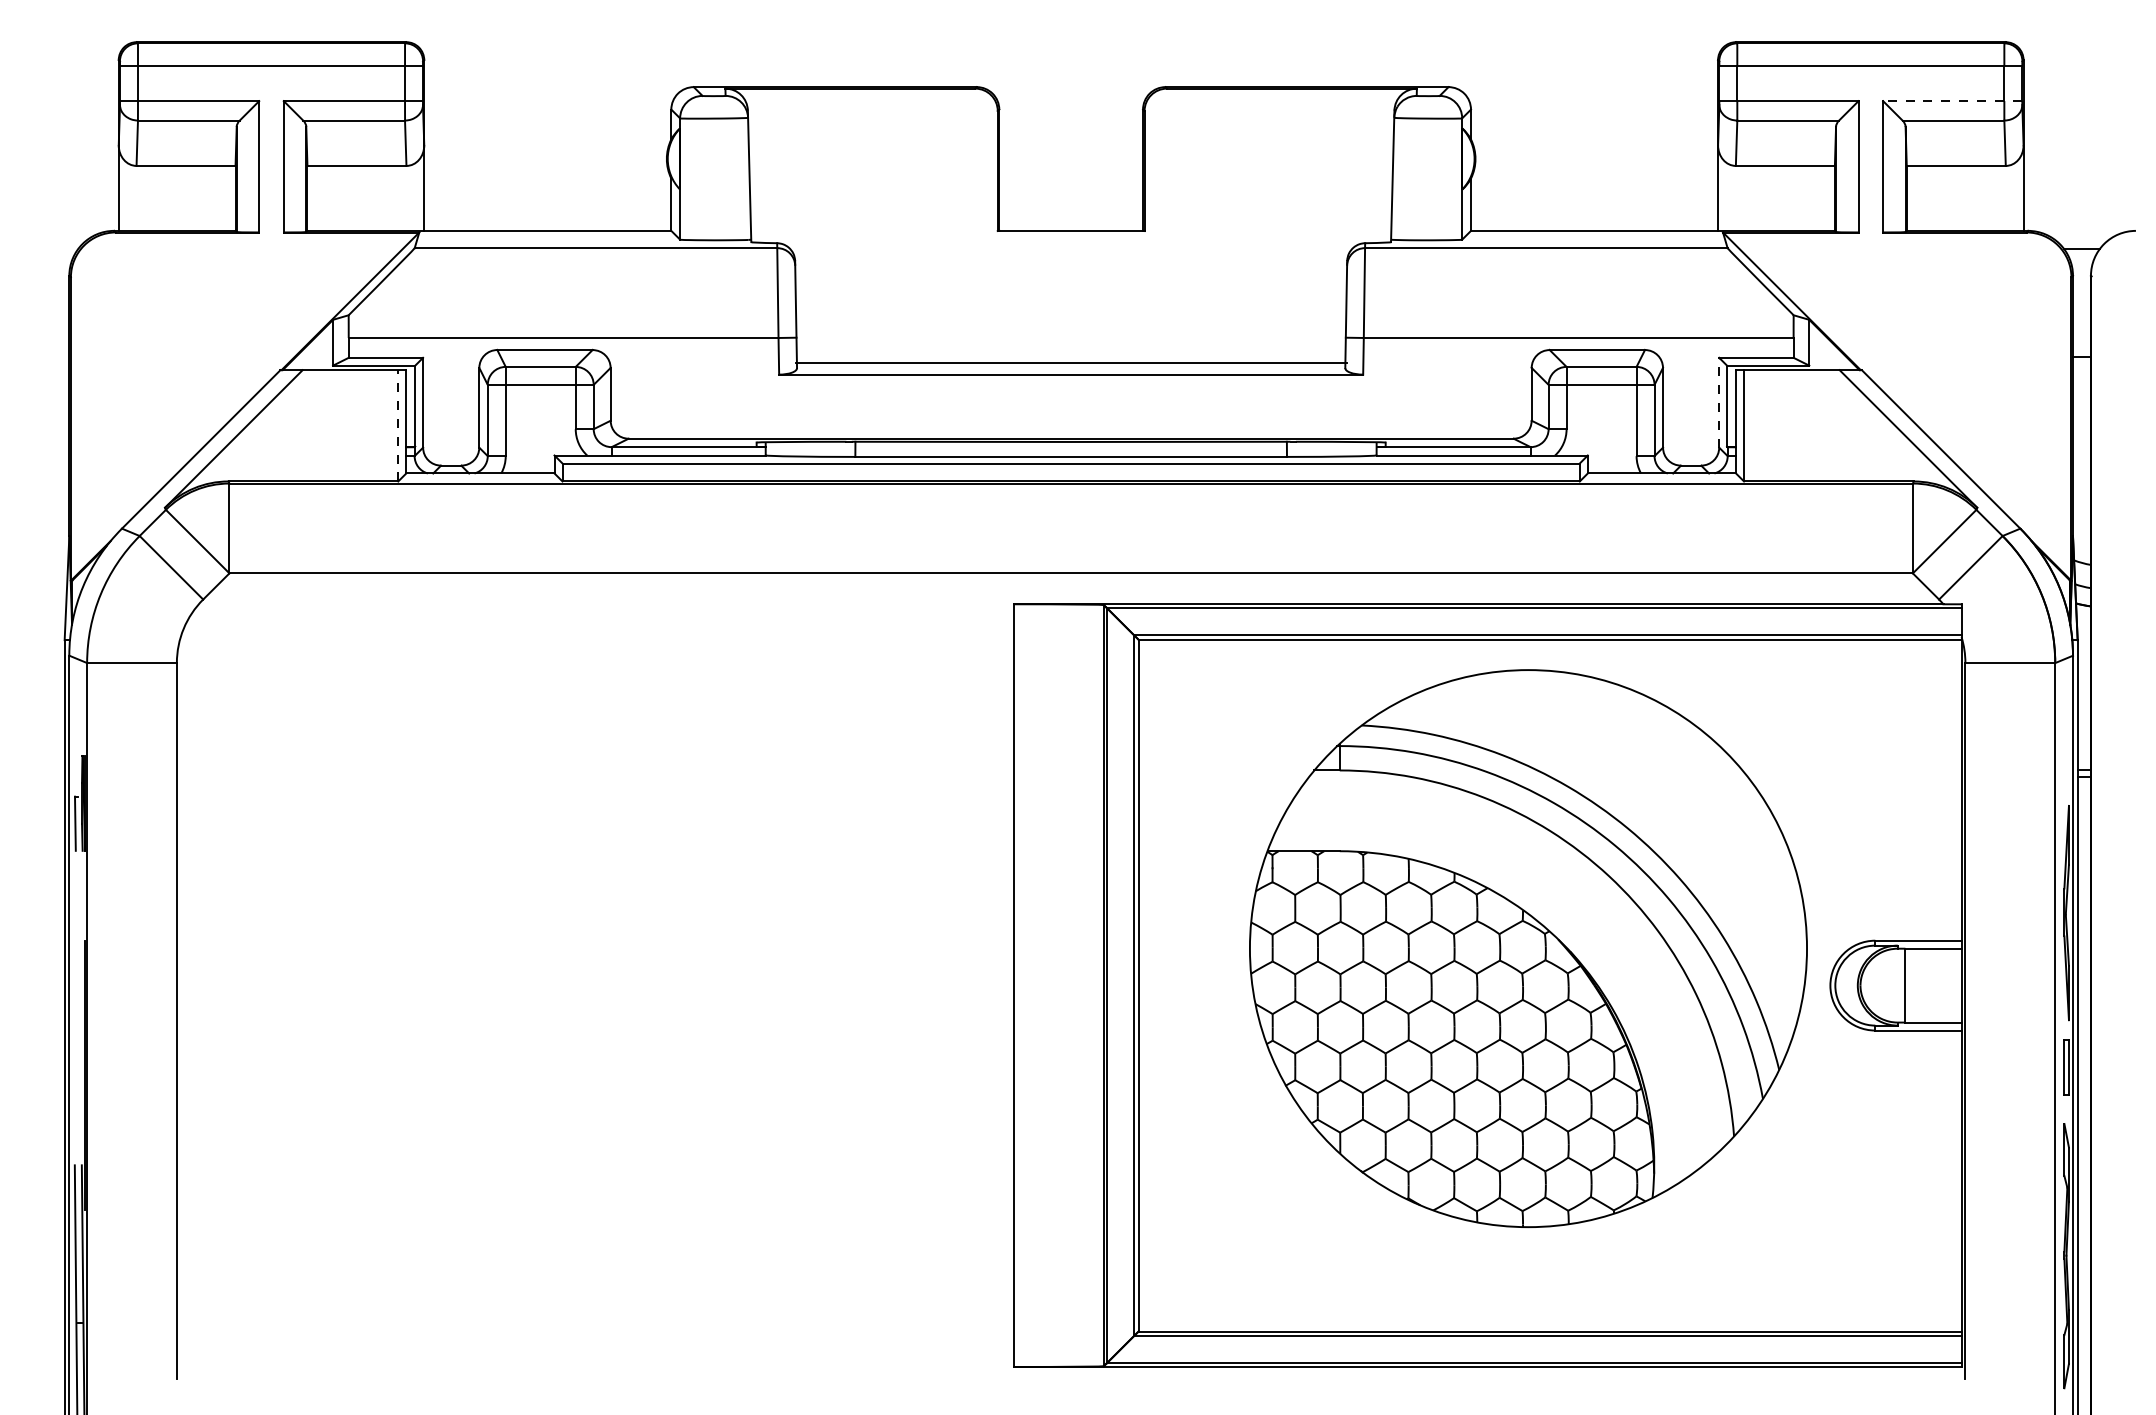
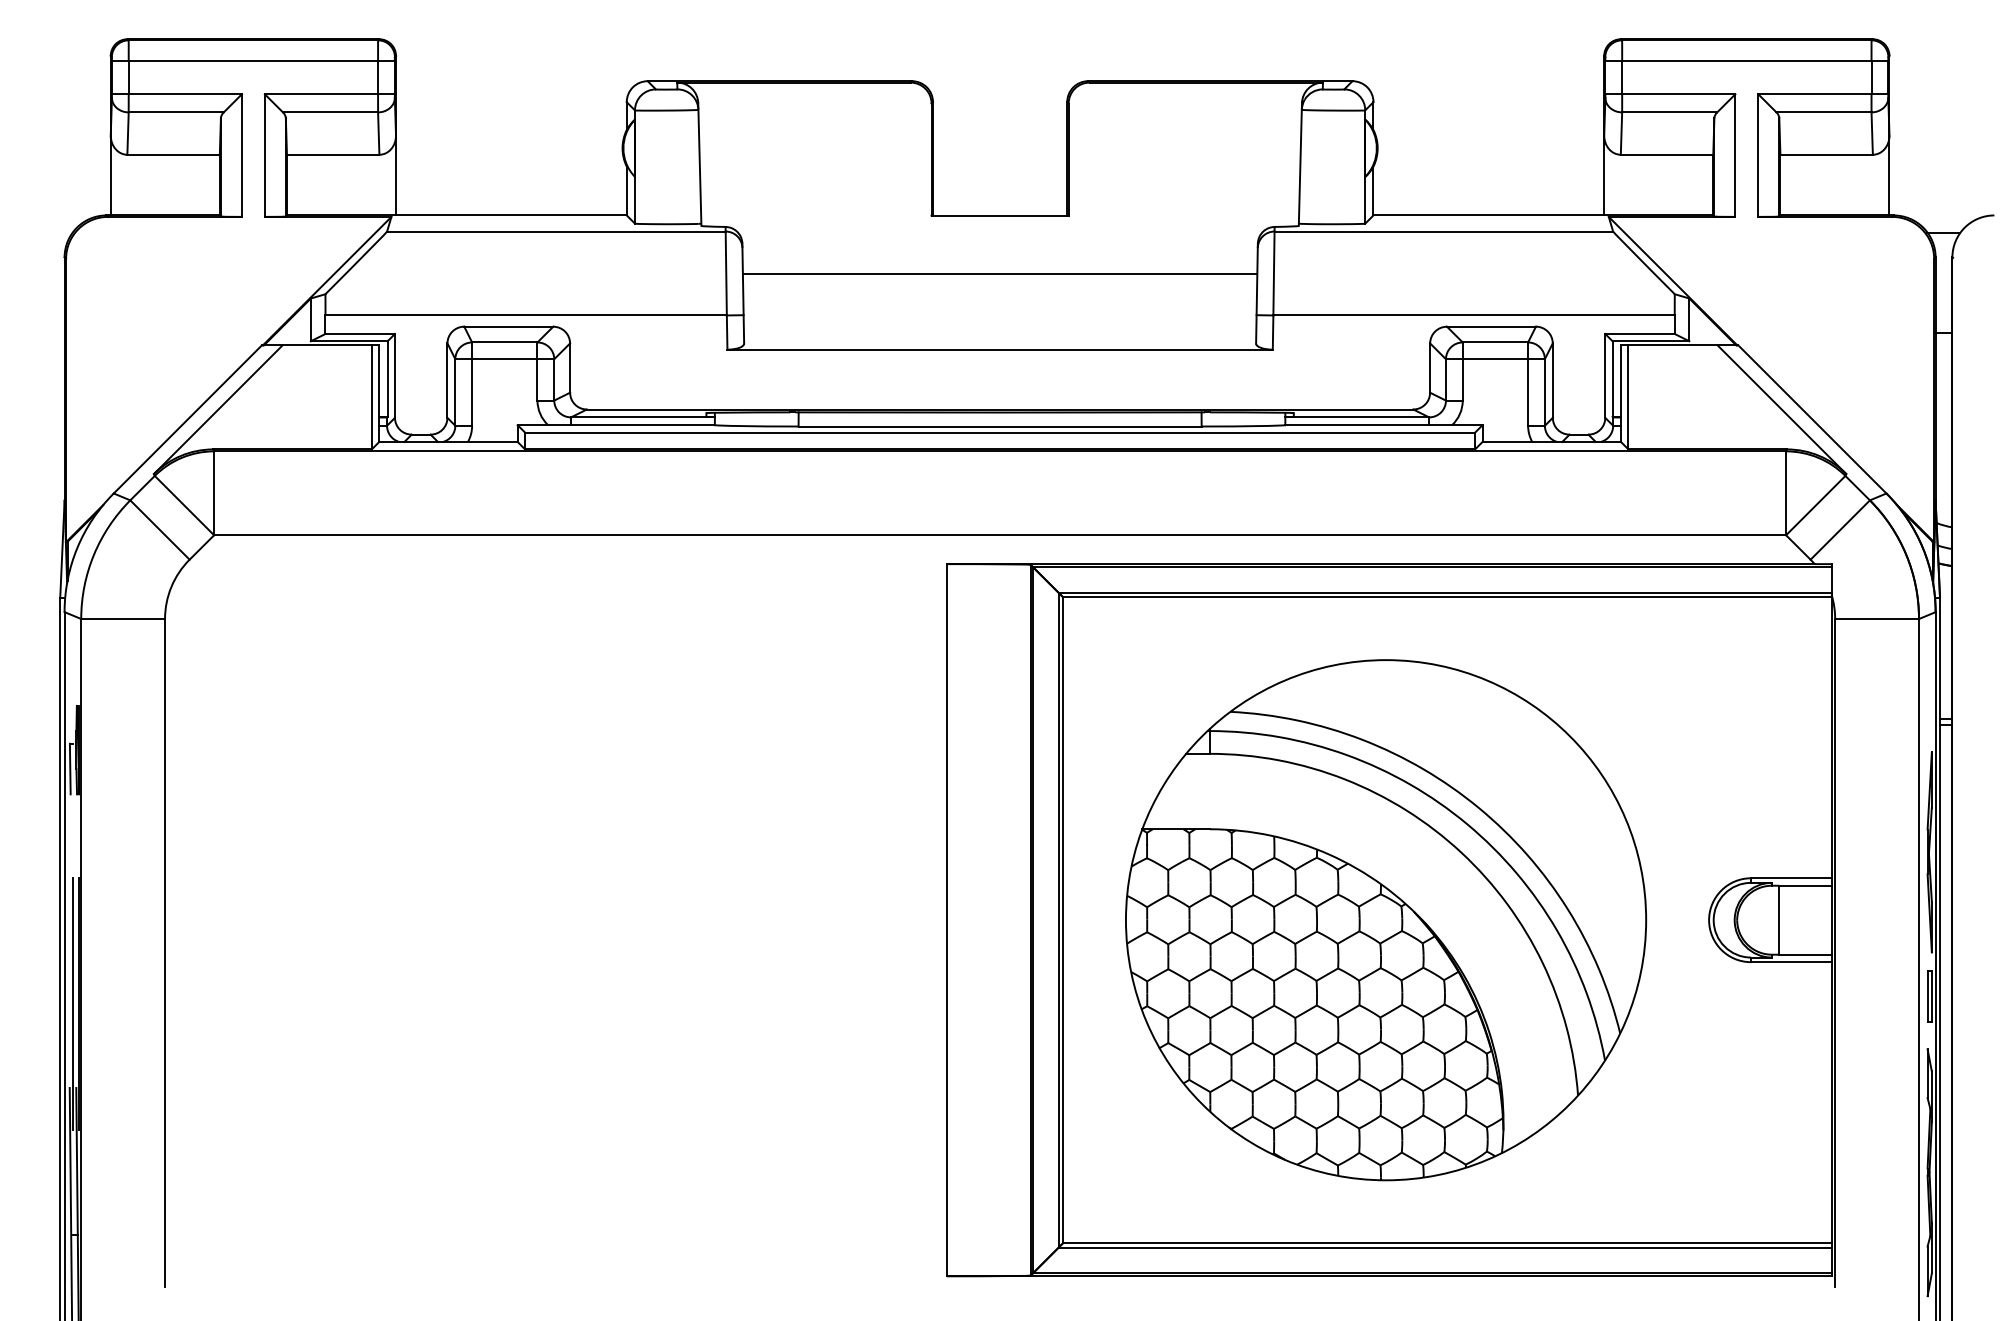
line: (1952, 101) -> (1823, 94), dashed -> solid
line: (1070, 362) -> (999, 273), moved
line: (1719, 402) -> (1605, 375), dashed -> solid
line: (398, 425) -> (371, 397), dashed -> solid
part: (1528, 948) -> (1386, 920), moved
line: (77, 1075) -> (72, 1004), added

